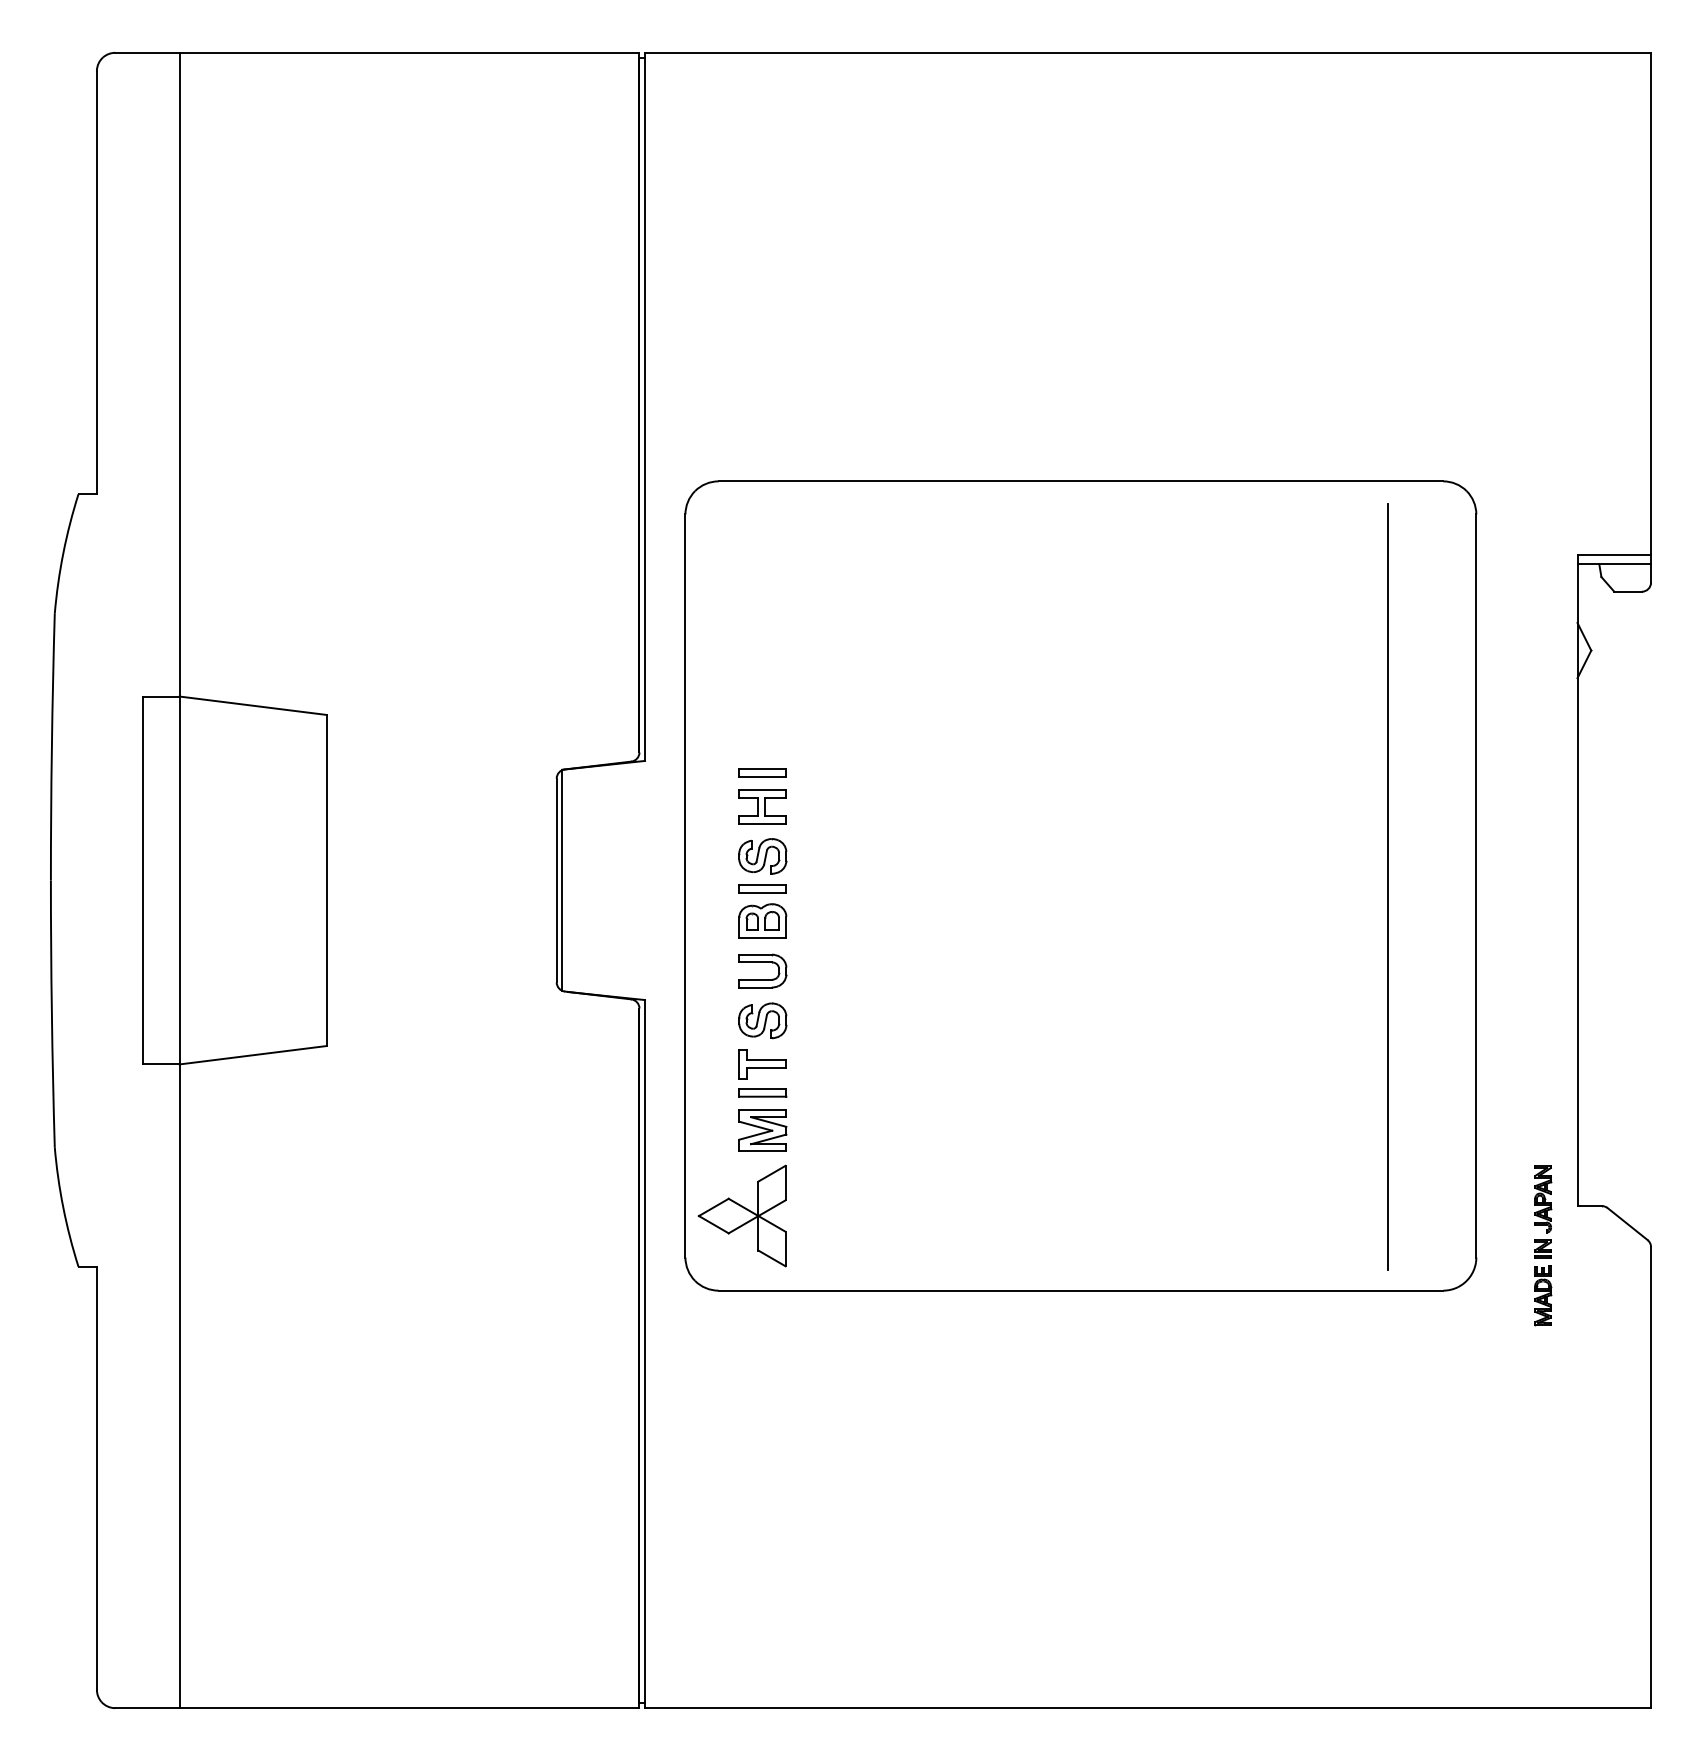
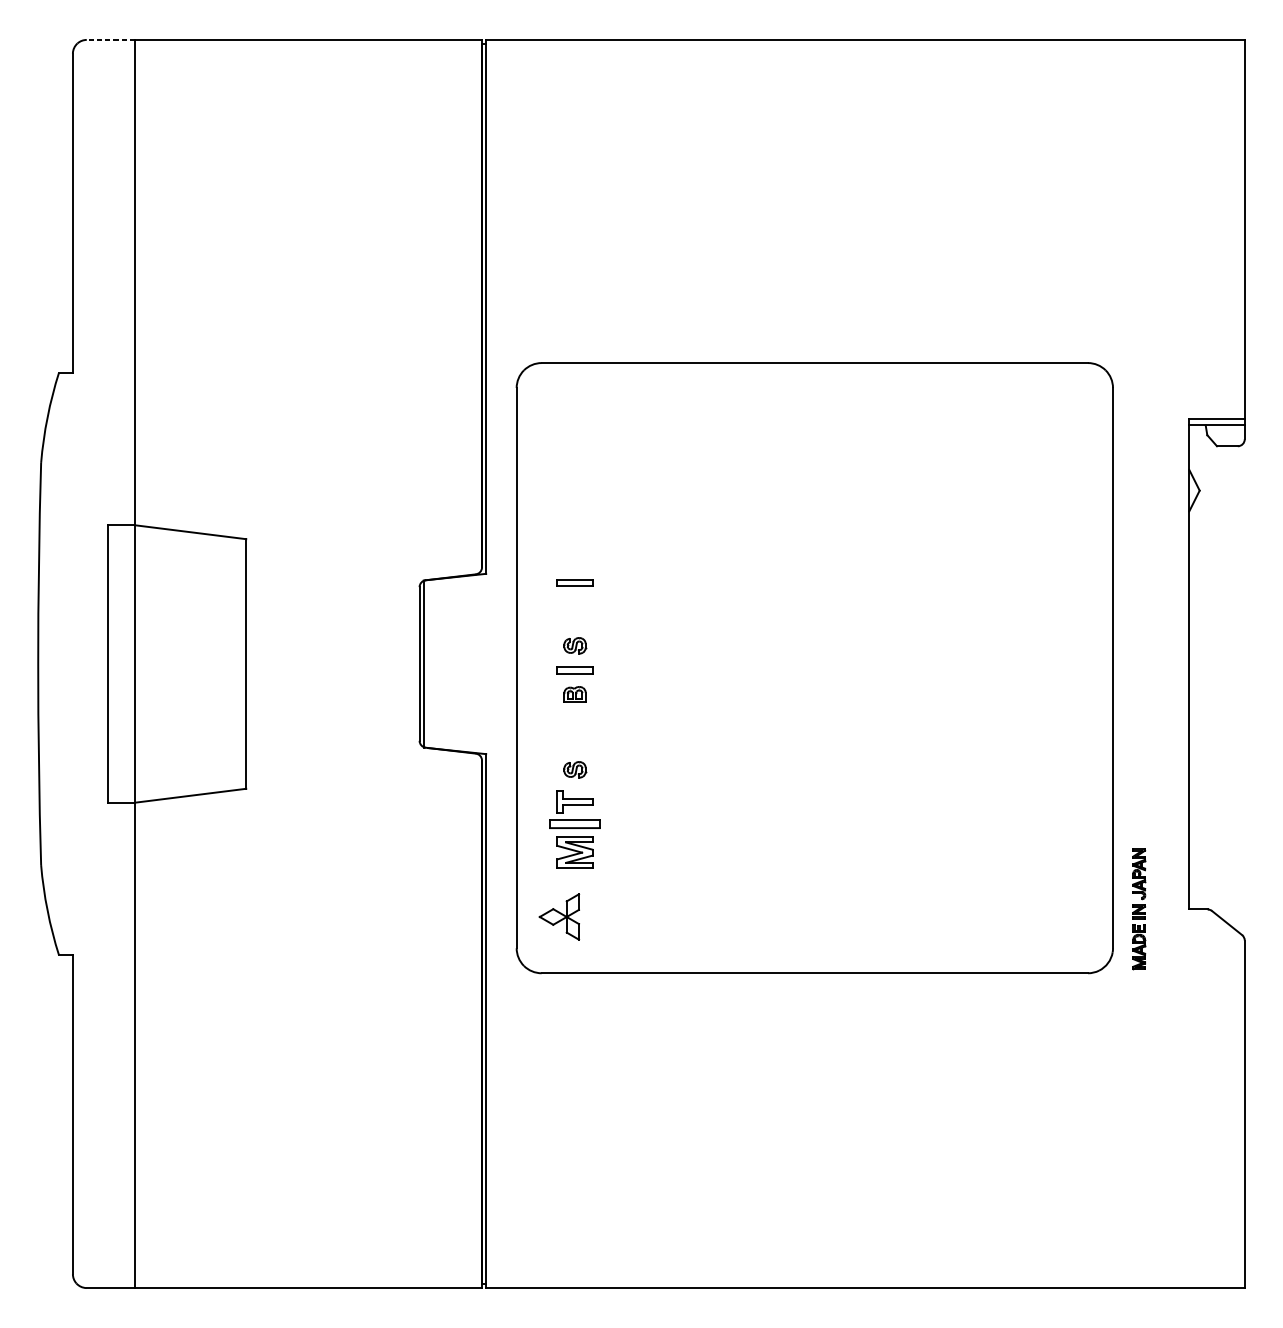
line: (146, 52) -> (110, 39), solid -> dashed
part: (762, 806) -> (574, 608), removed
part: (762, 856) -> (574, 645), size x0.6
line: (1388, 886) -> (1046, 668), removed
part: (762, 920) -> (574, 694), size x0.6
part: (762, 962) -> (574, 725), removed
part: (762, 1020) -> (574, 769), size x0.6
part: (762, 1092) -> (574, 823), size x1.4
part: (741, 1215) -> (558, 916), size x0.6
part: (1543, 1245) -> (1139, 909), moved

